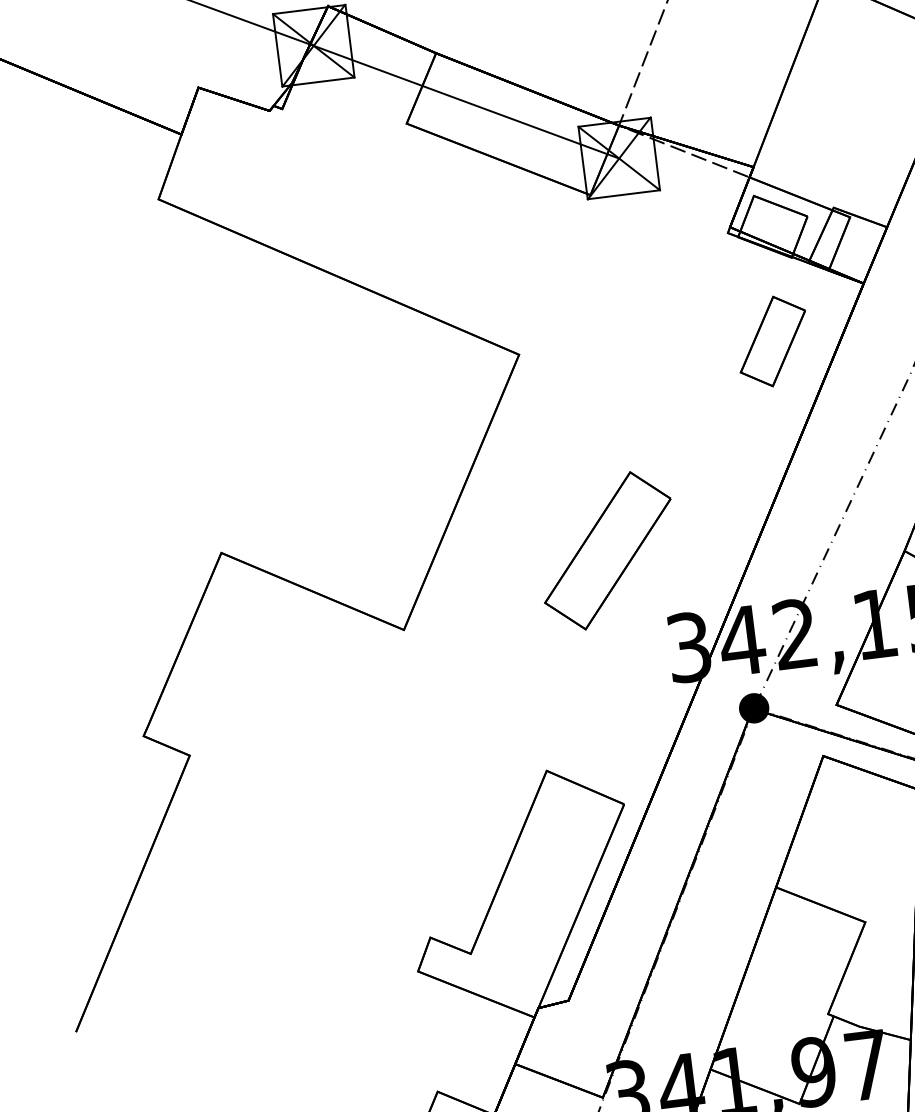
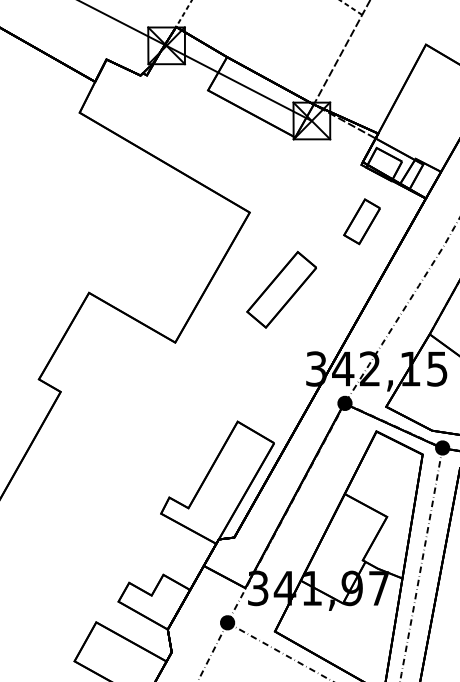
part: (771, 341) -> (361, 221), moved
part: (607, 550) -> (281, 289), moved

